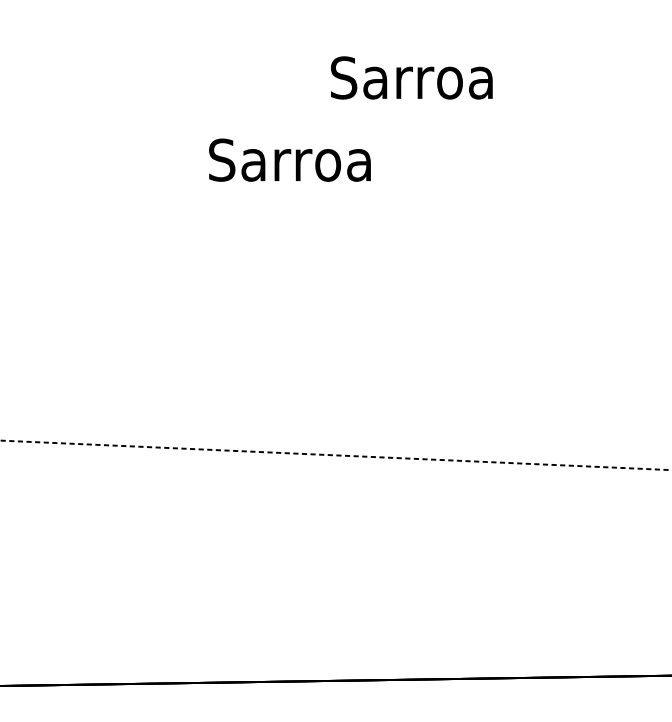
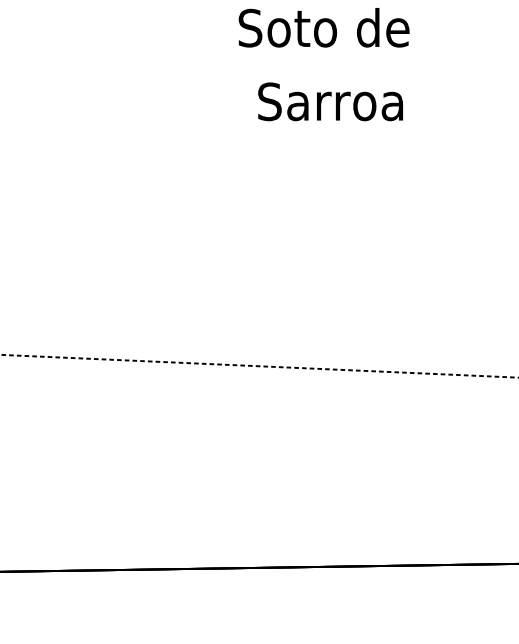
text: (412, 77) -> (323, 27), Sarroa -> Soto de
text: (289, 159) -> (330, 101), moved

